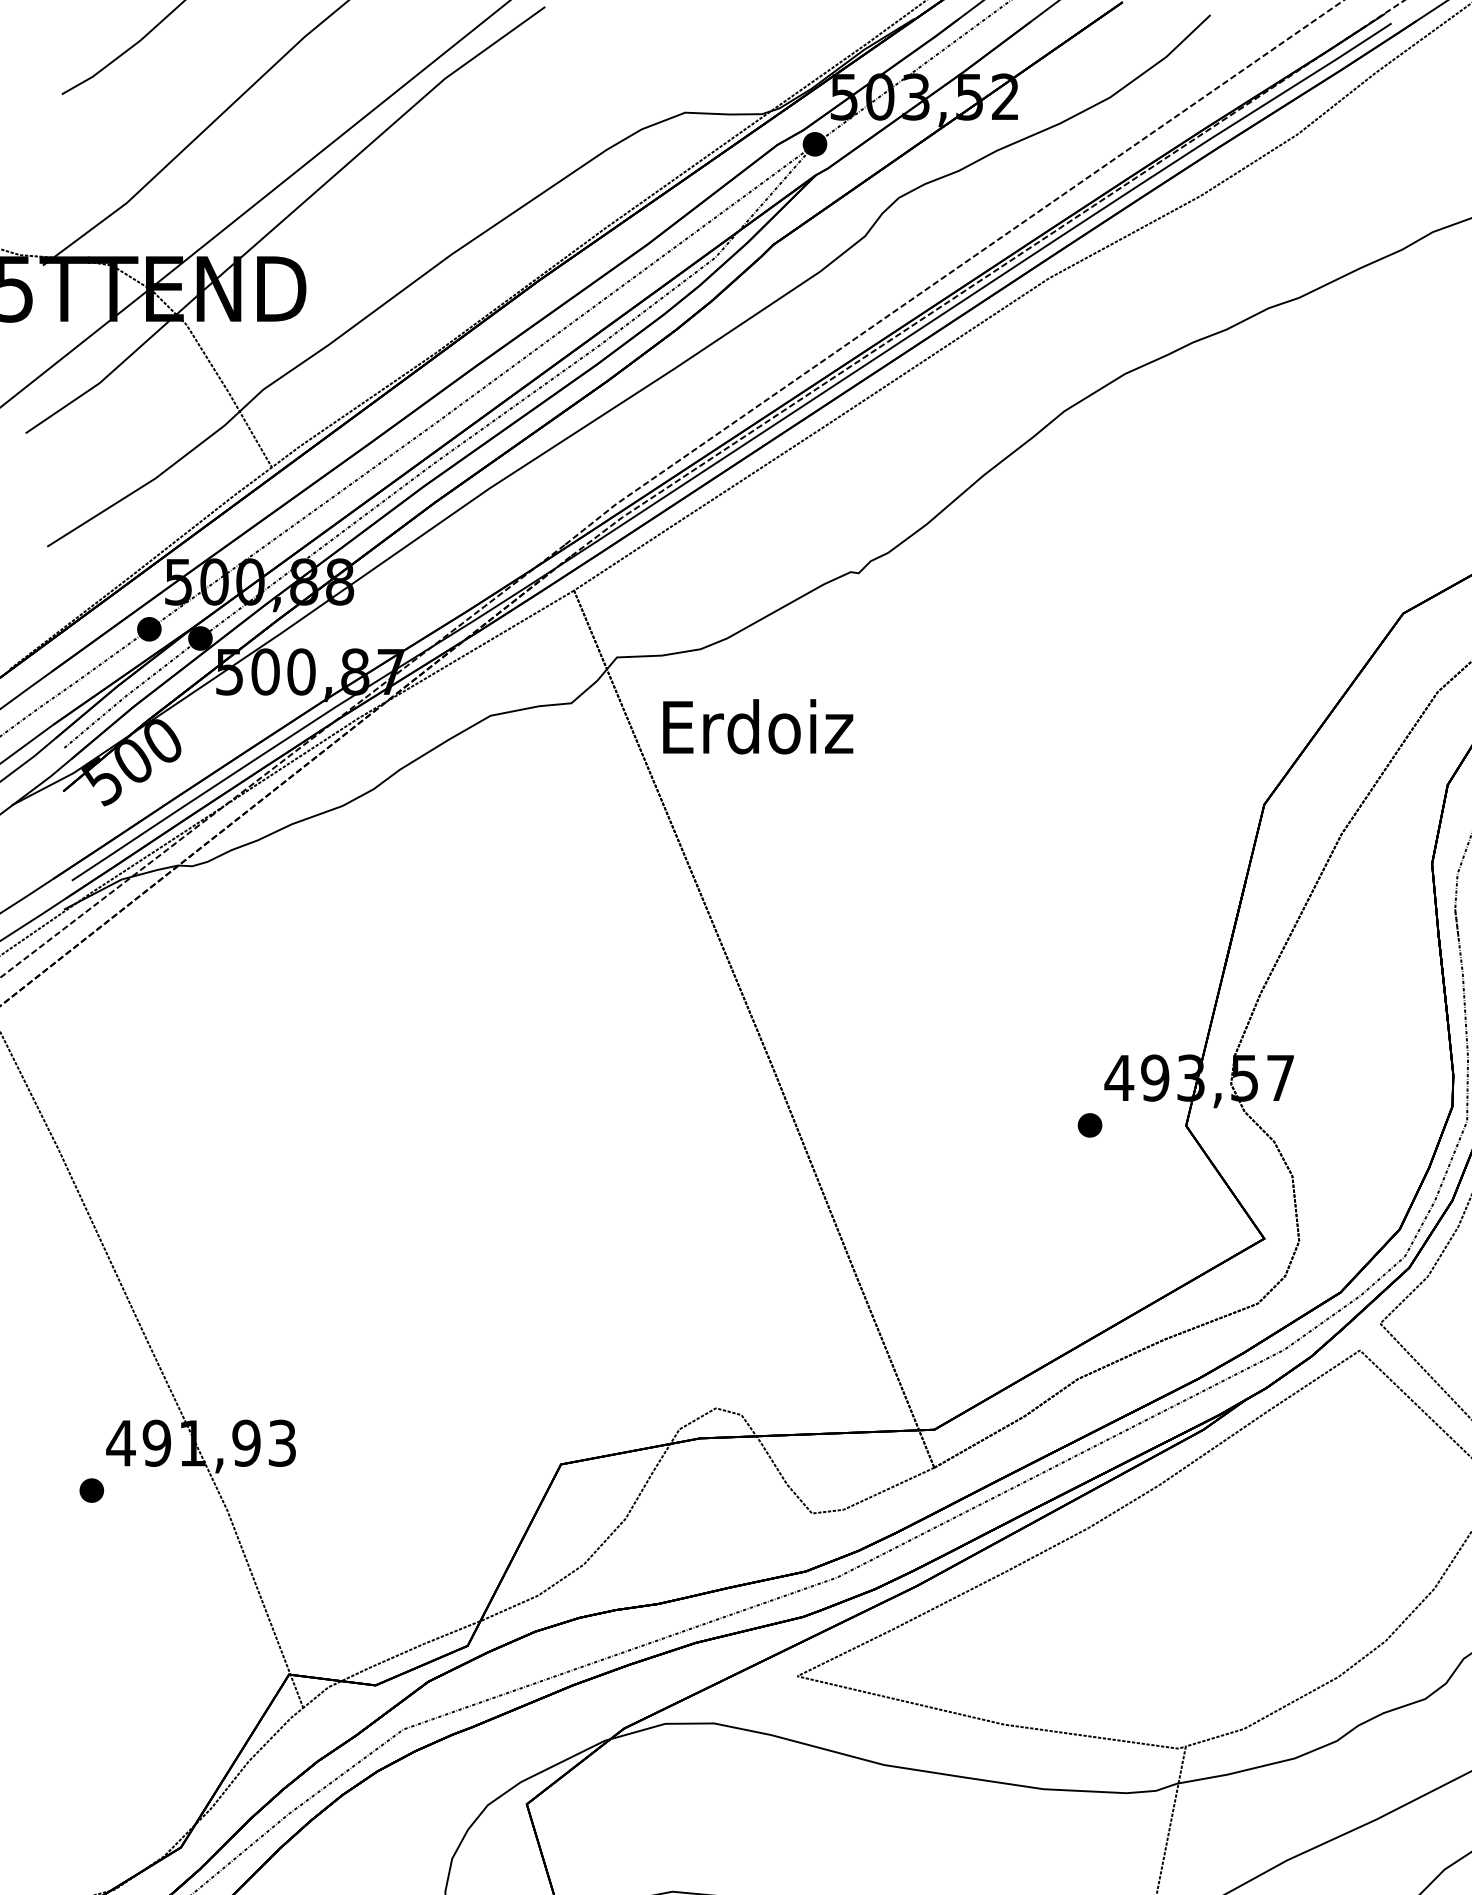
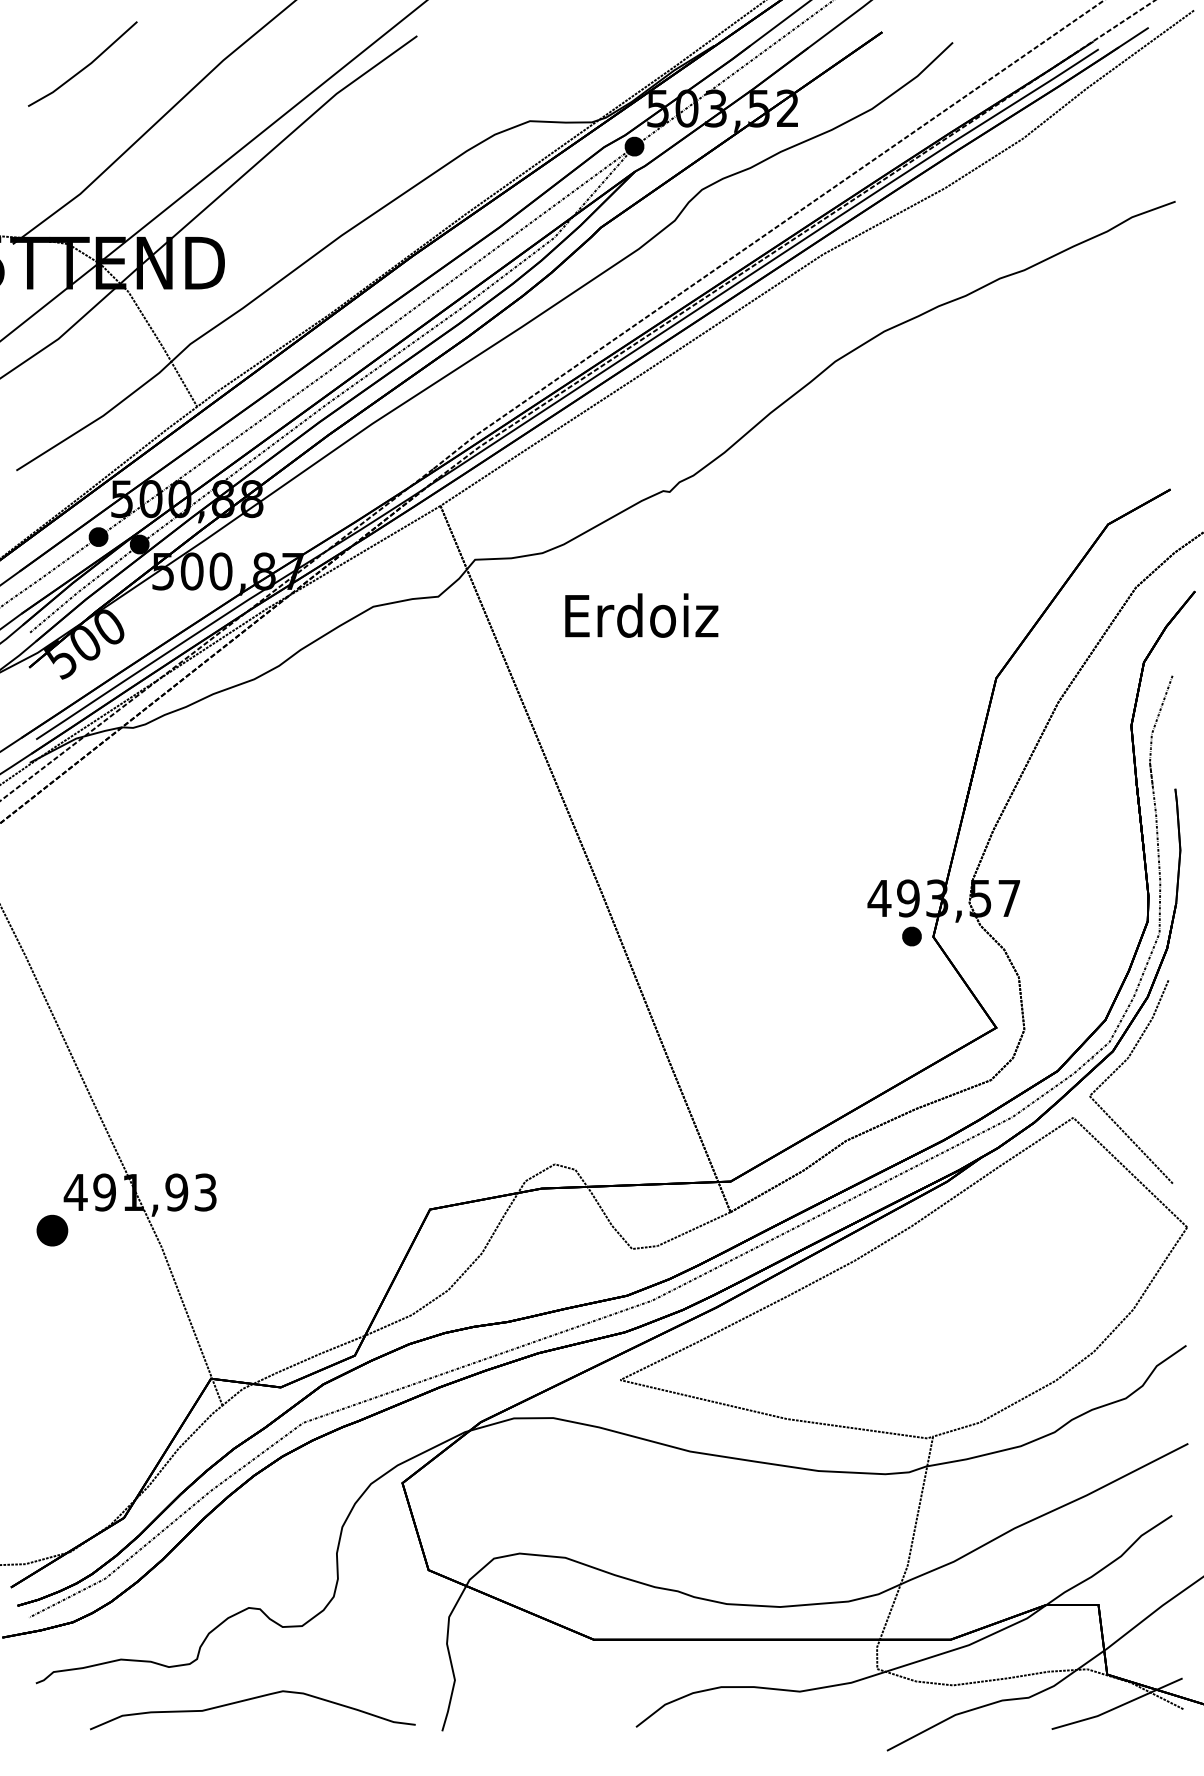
text: (757, 726) -> (641, 615), moved
part: (1089, 1125) -> (911, 936), moved
part: (90, 1490) -> (51, 1230), size x1.6

